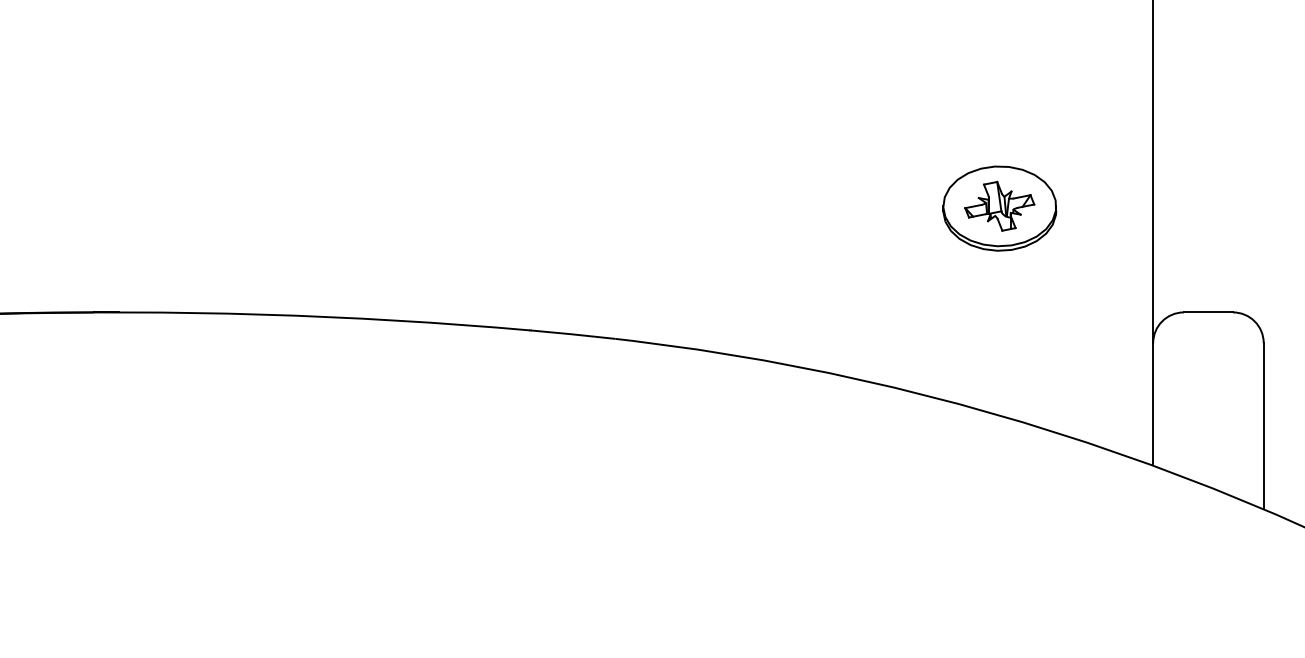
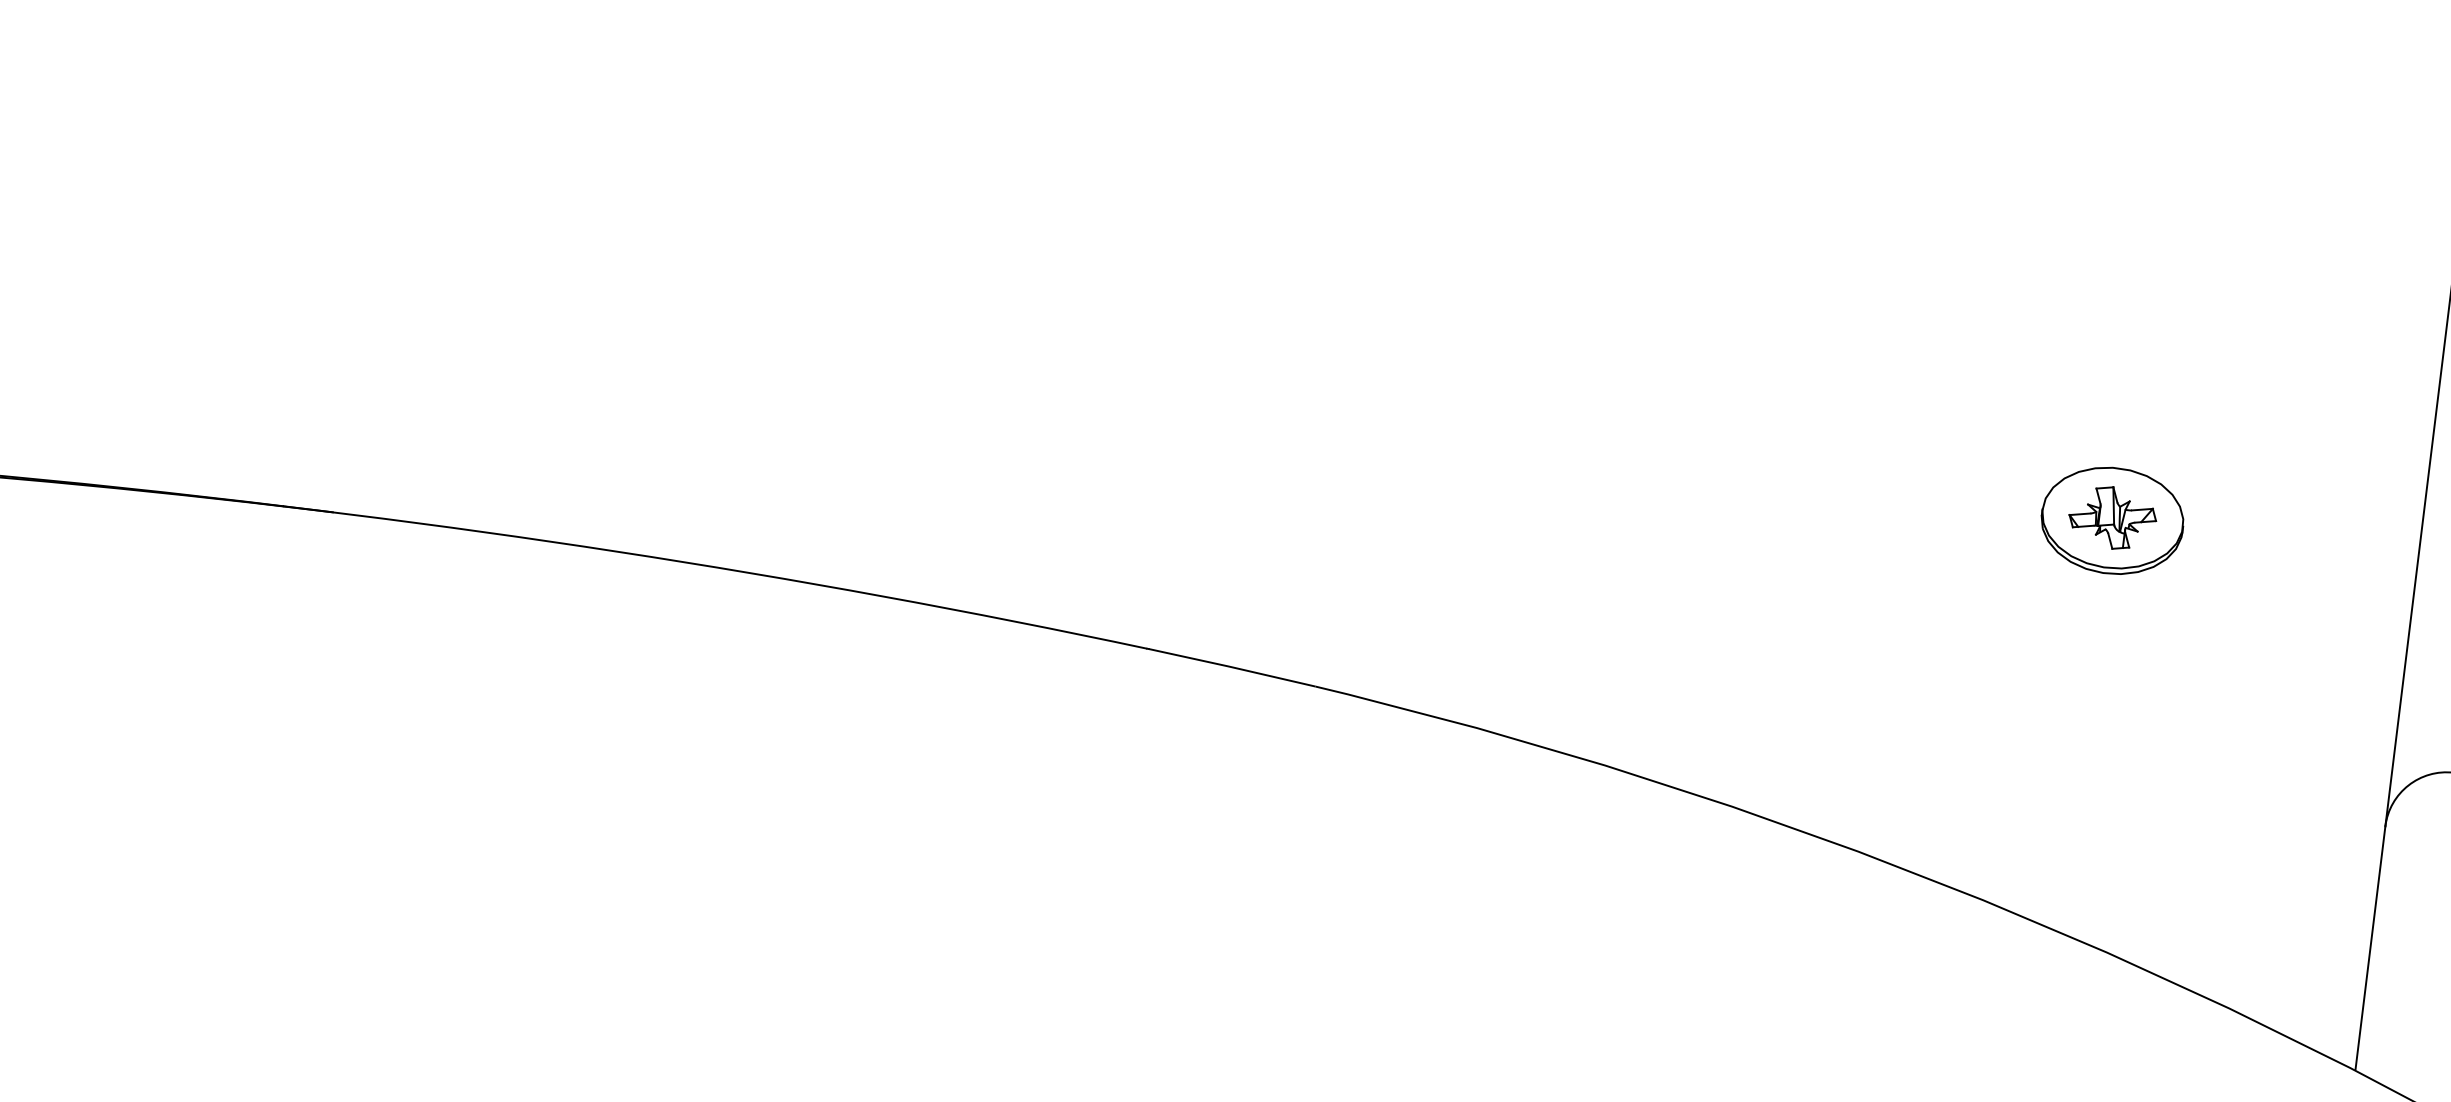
part: (999, 208) -> (2112, 520), size x0.62

